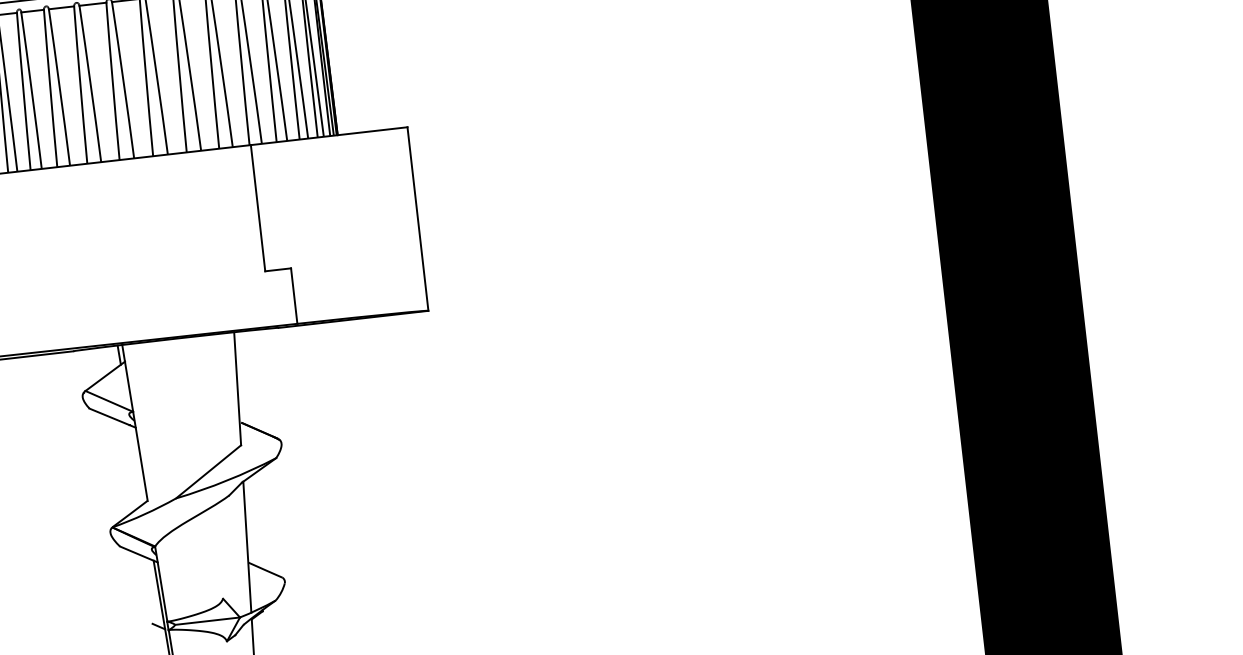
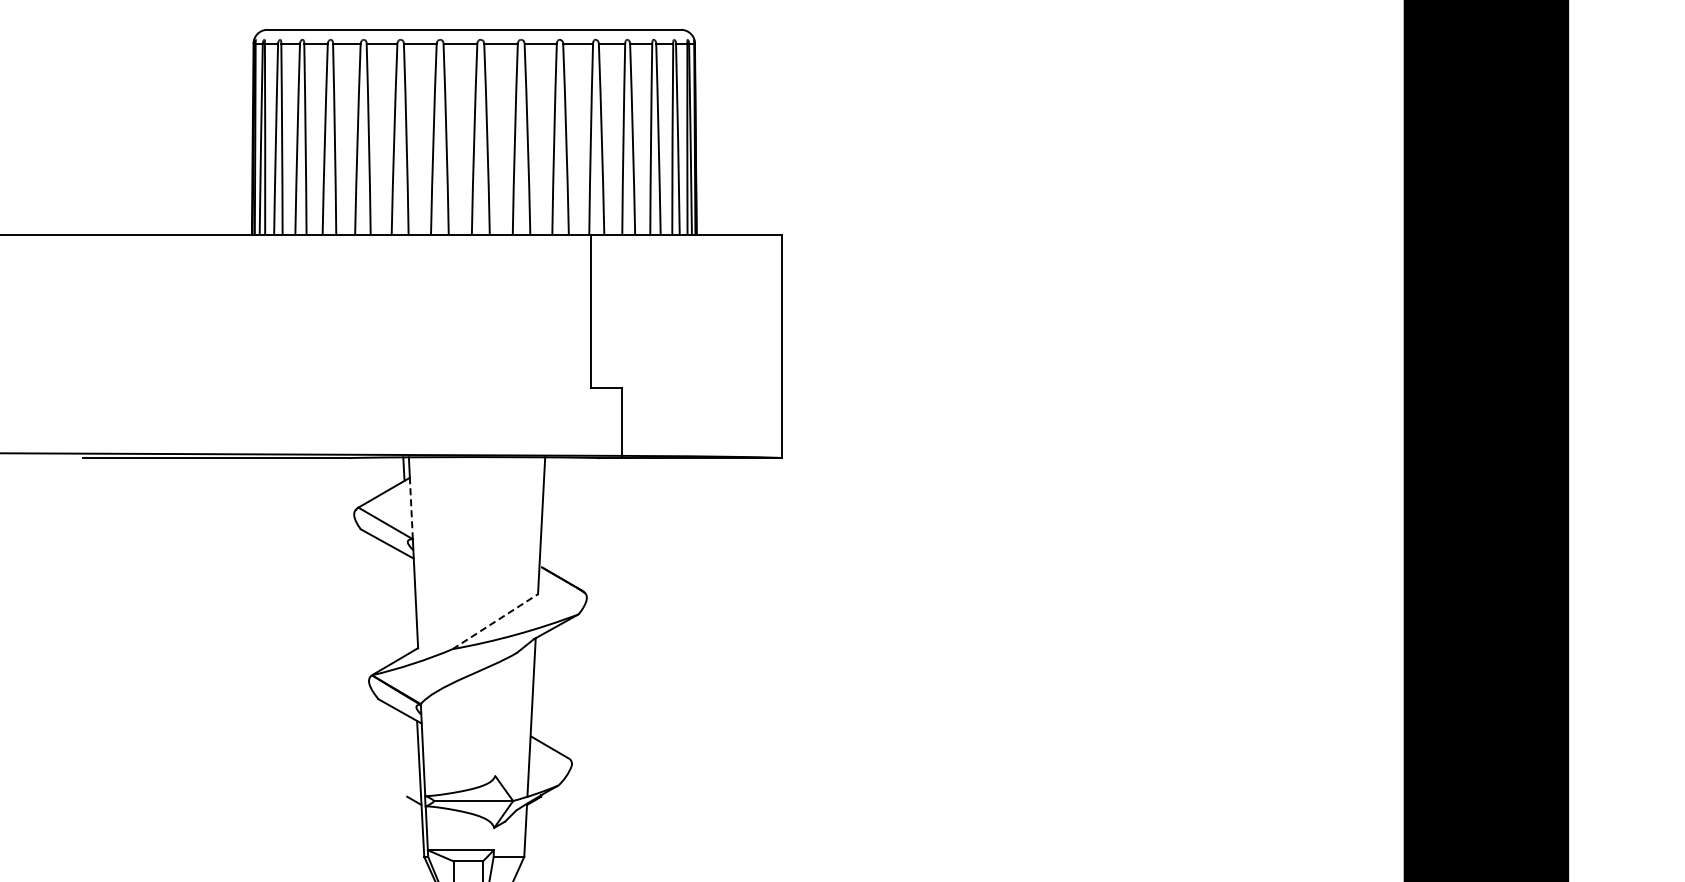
line: (129, 386) -> (411, 508), solid -> dashed
line: (208, 471) -> (495, 621), solid -> dashed

